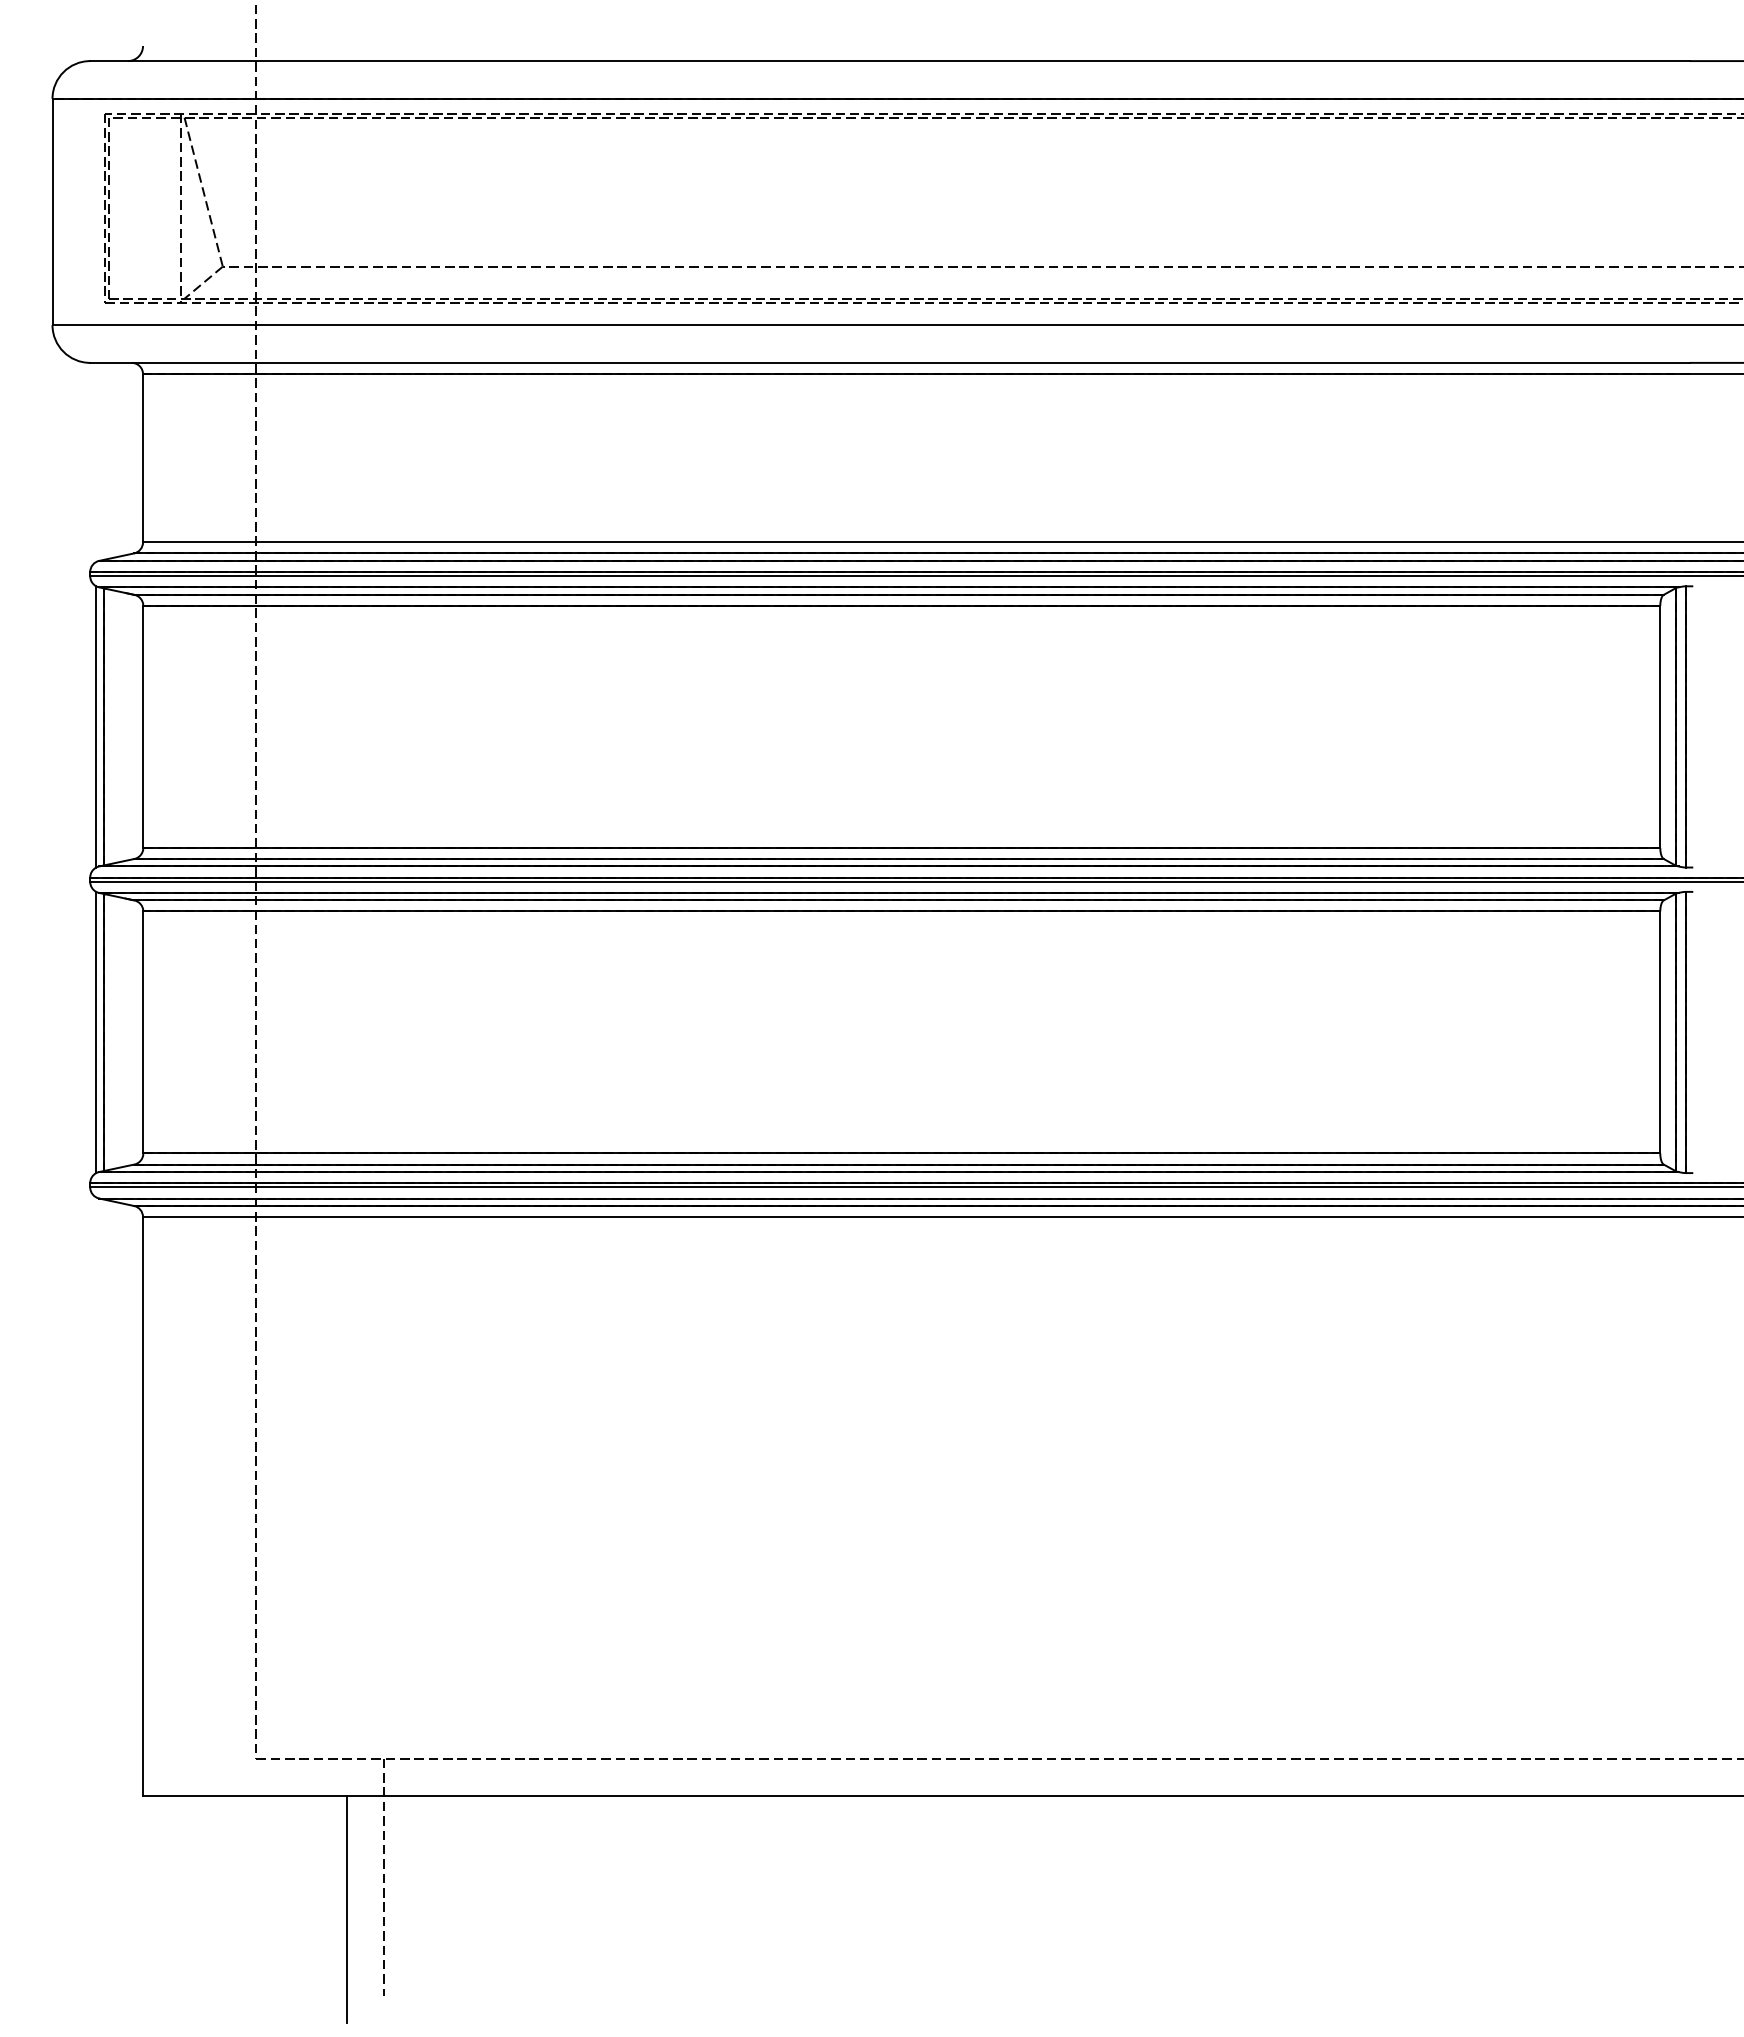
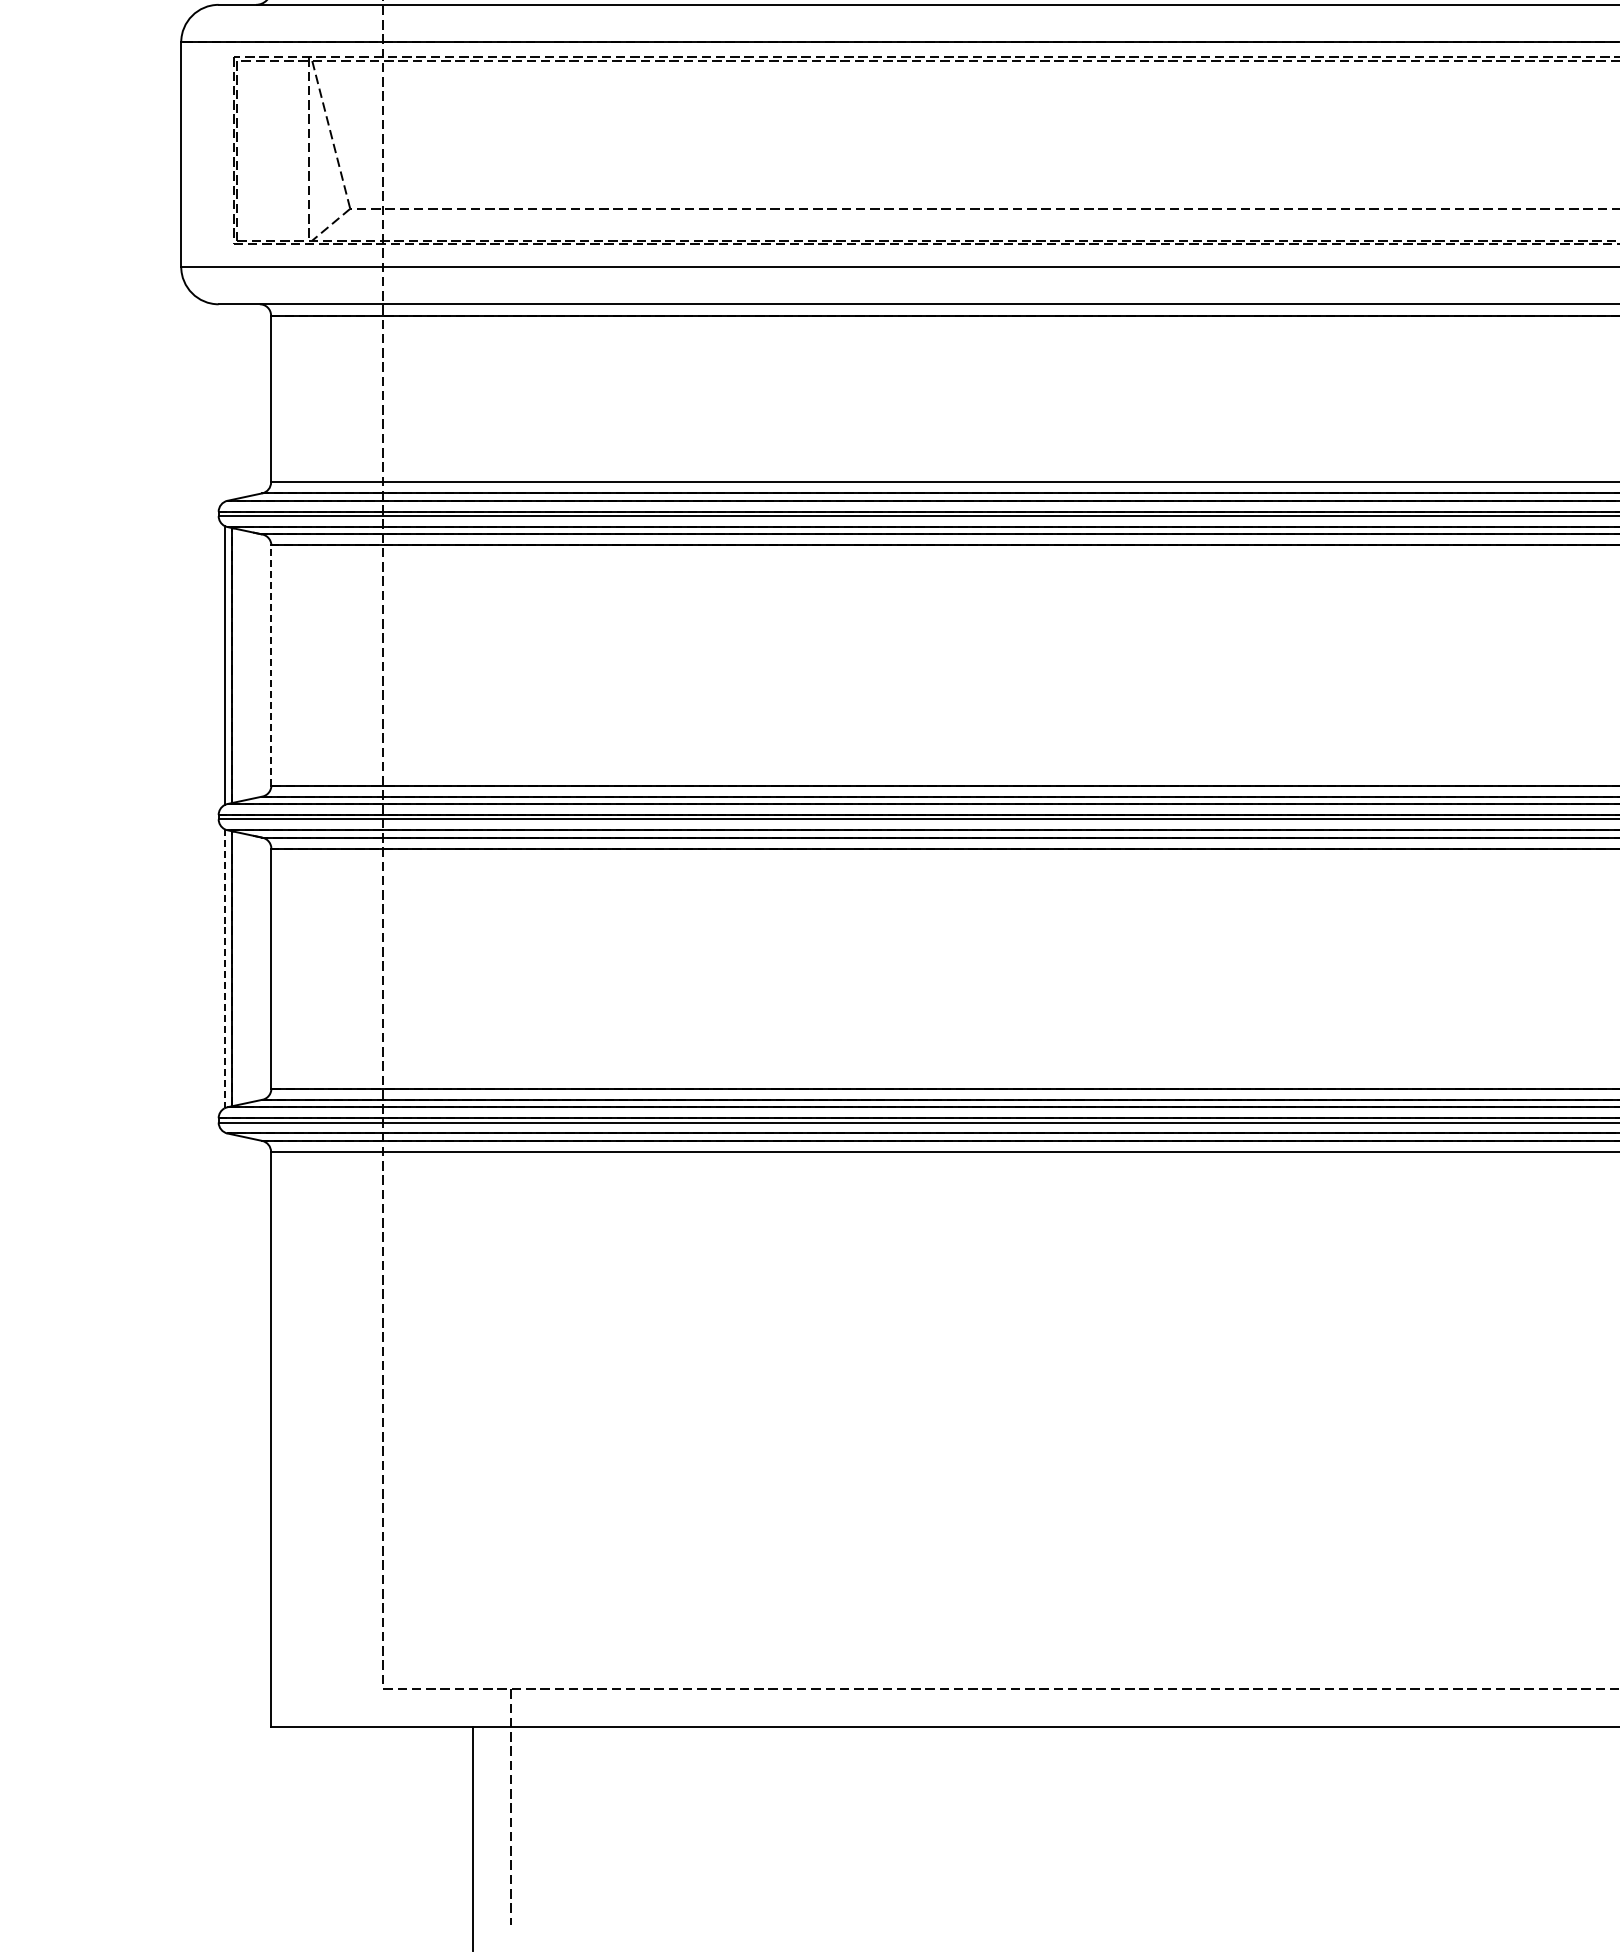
line: (143, 726) -> (271, 665), solid -> dashed
line: (96, 1032) -> (224, 968), solid -> dashed

